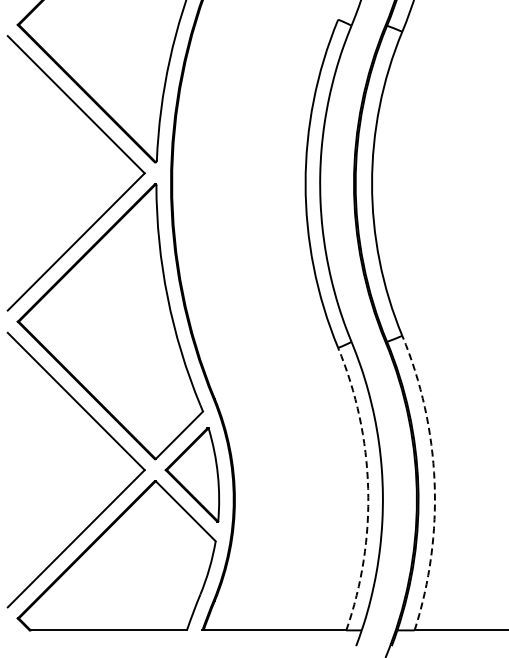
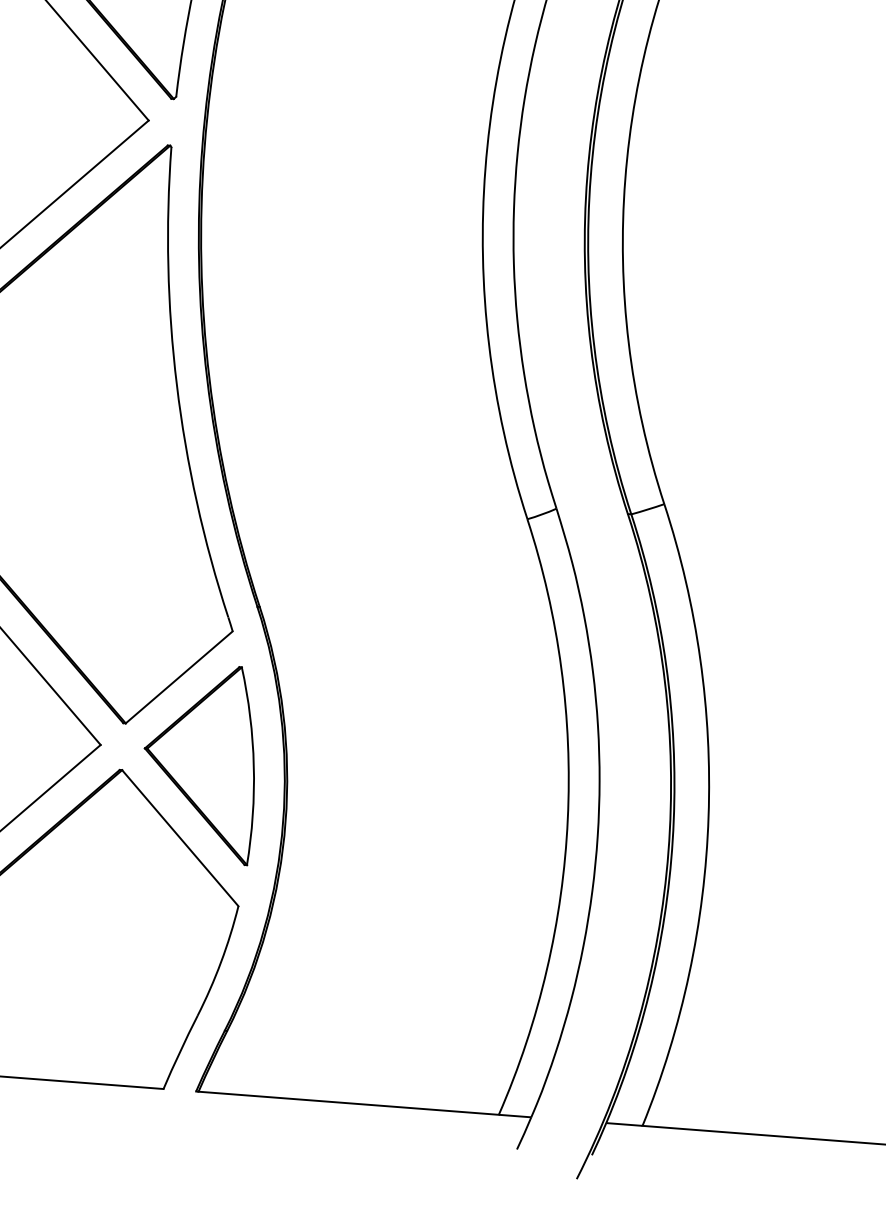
arc: (434, 482) -> (708, 817), dashed -> solid
arc: (368, 488) -> (568, 819), dashed -> solid

